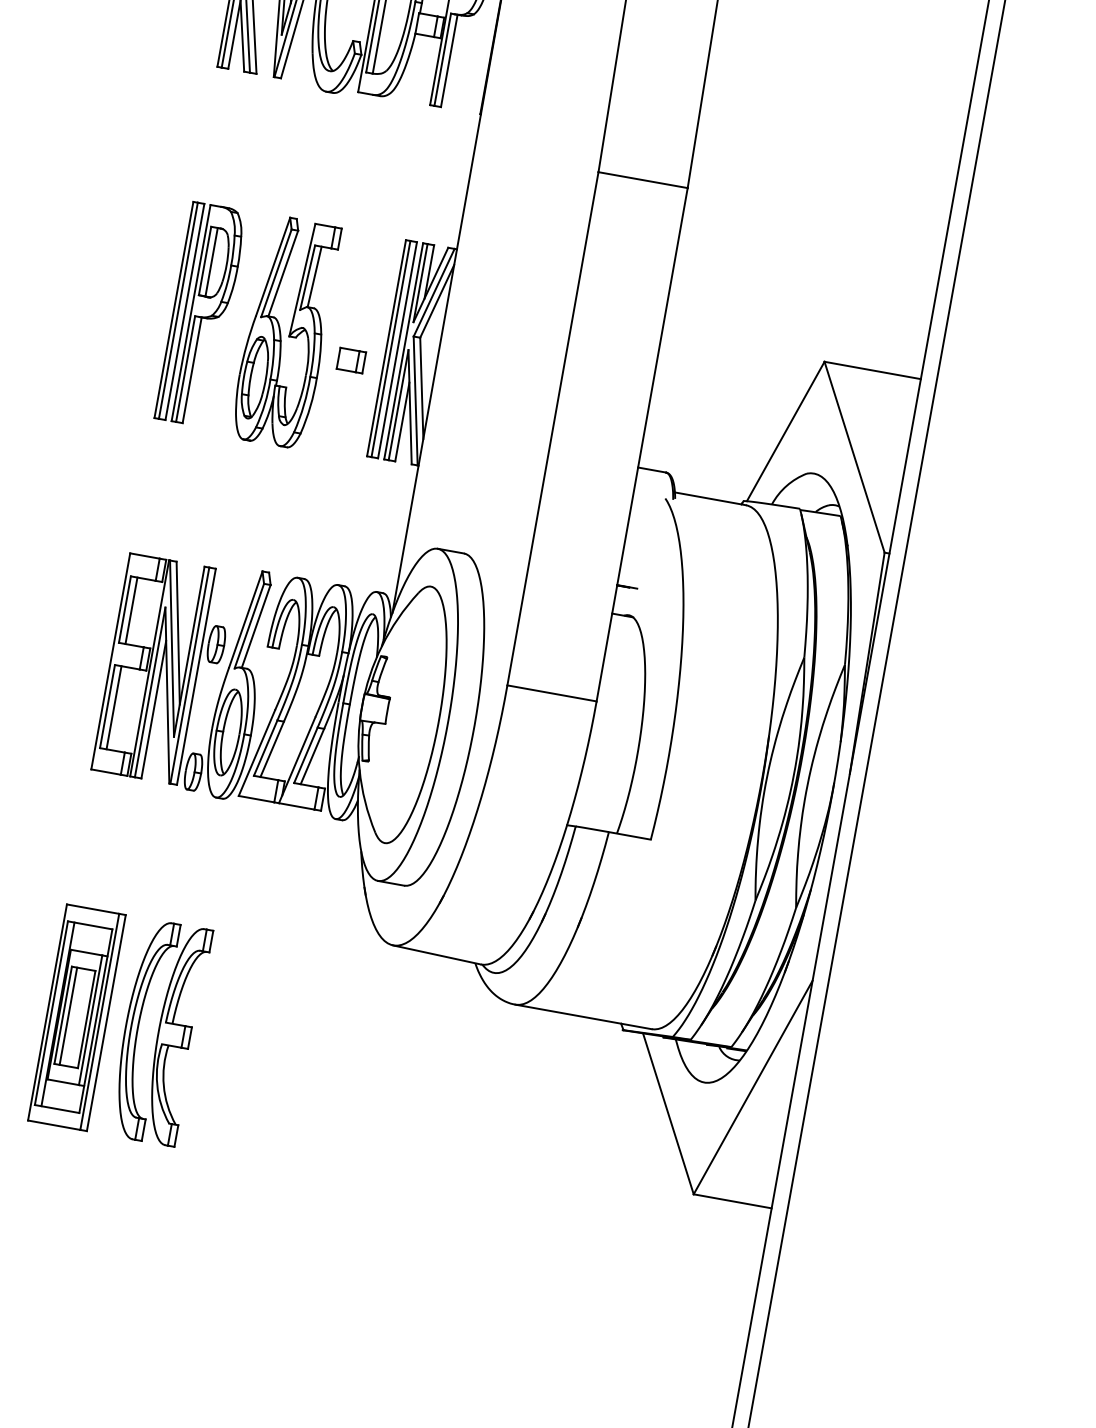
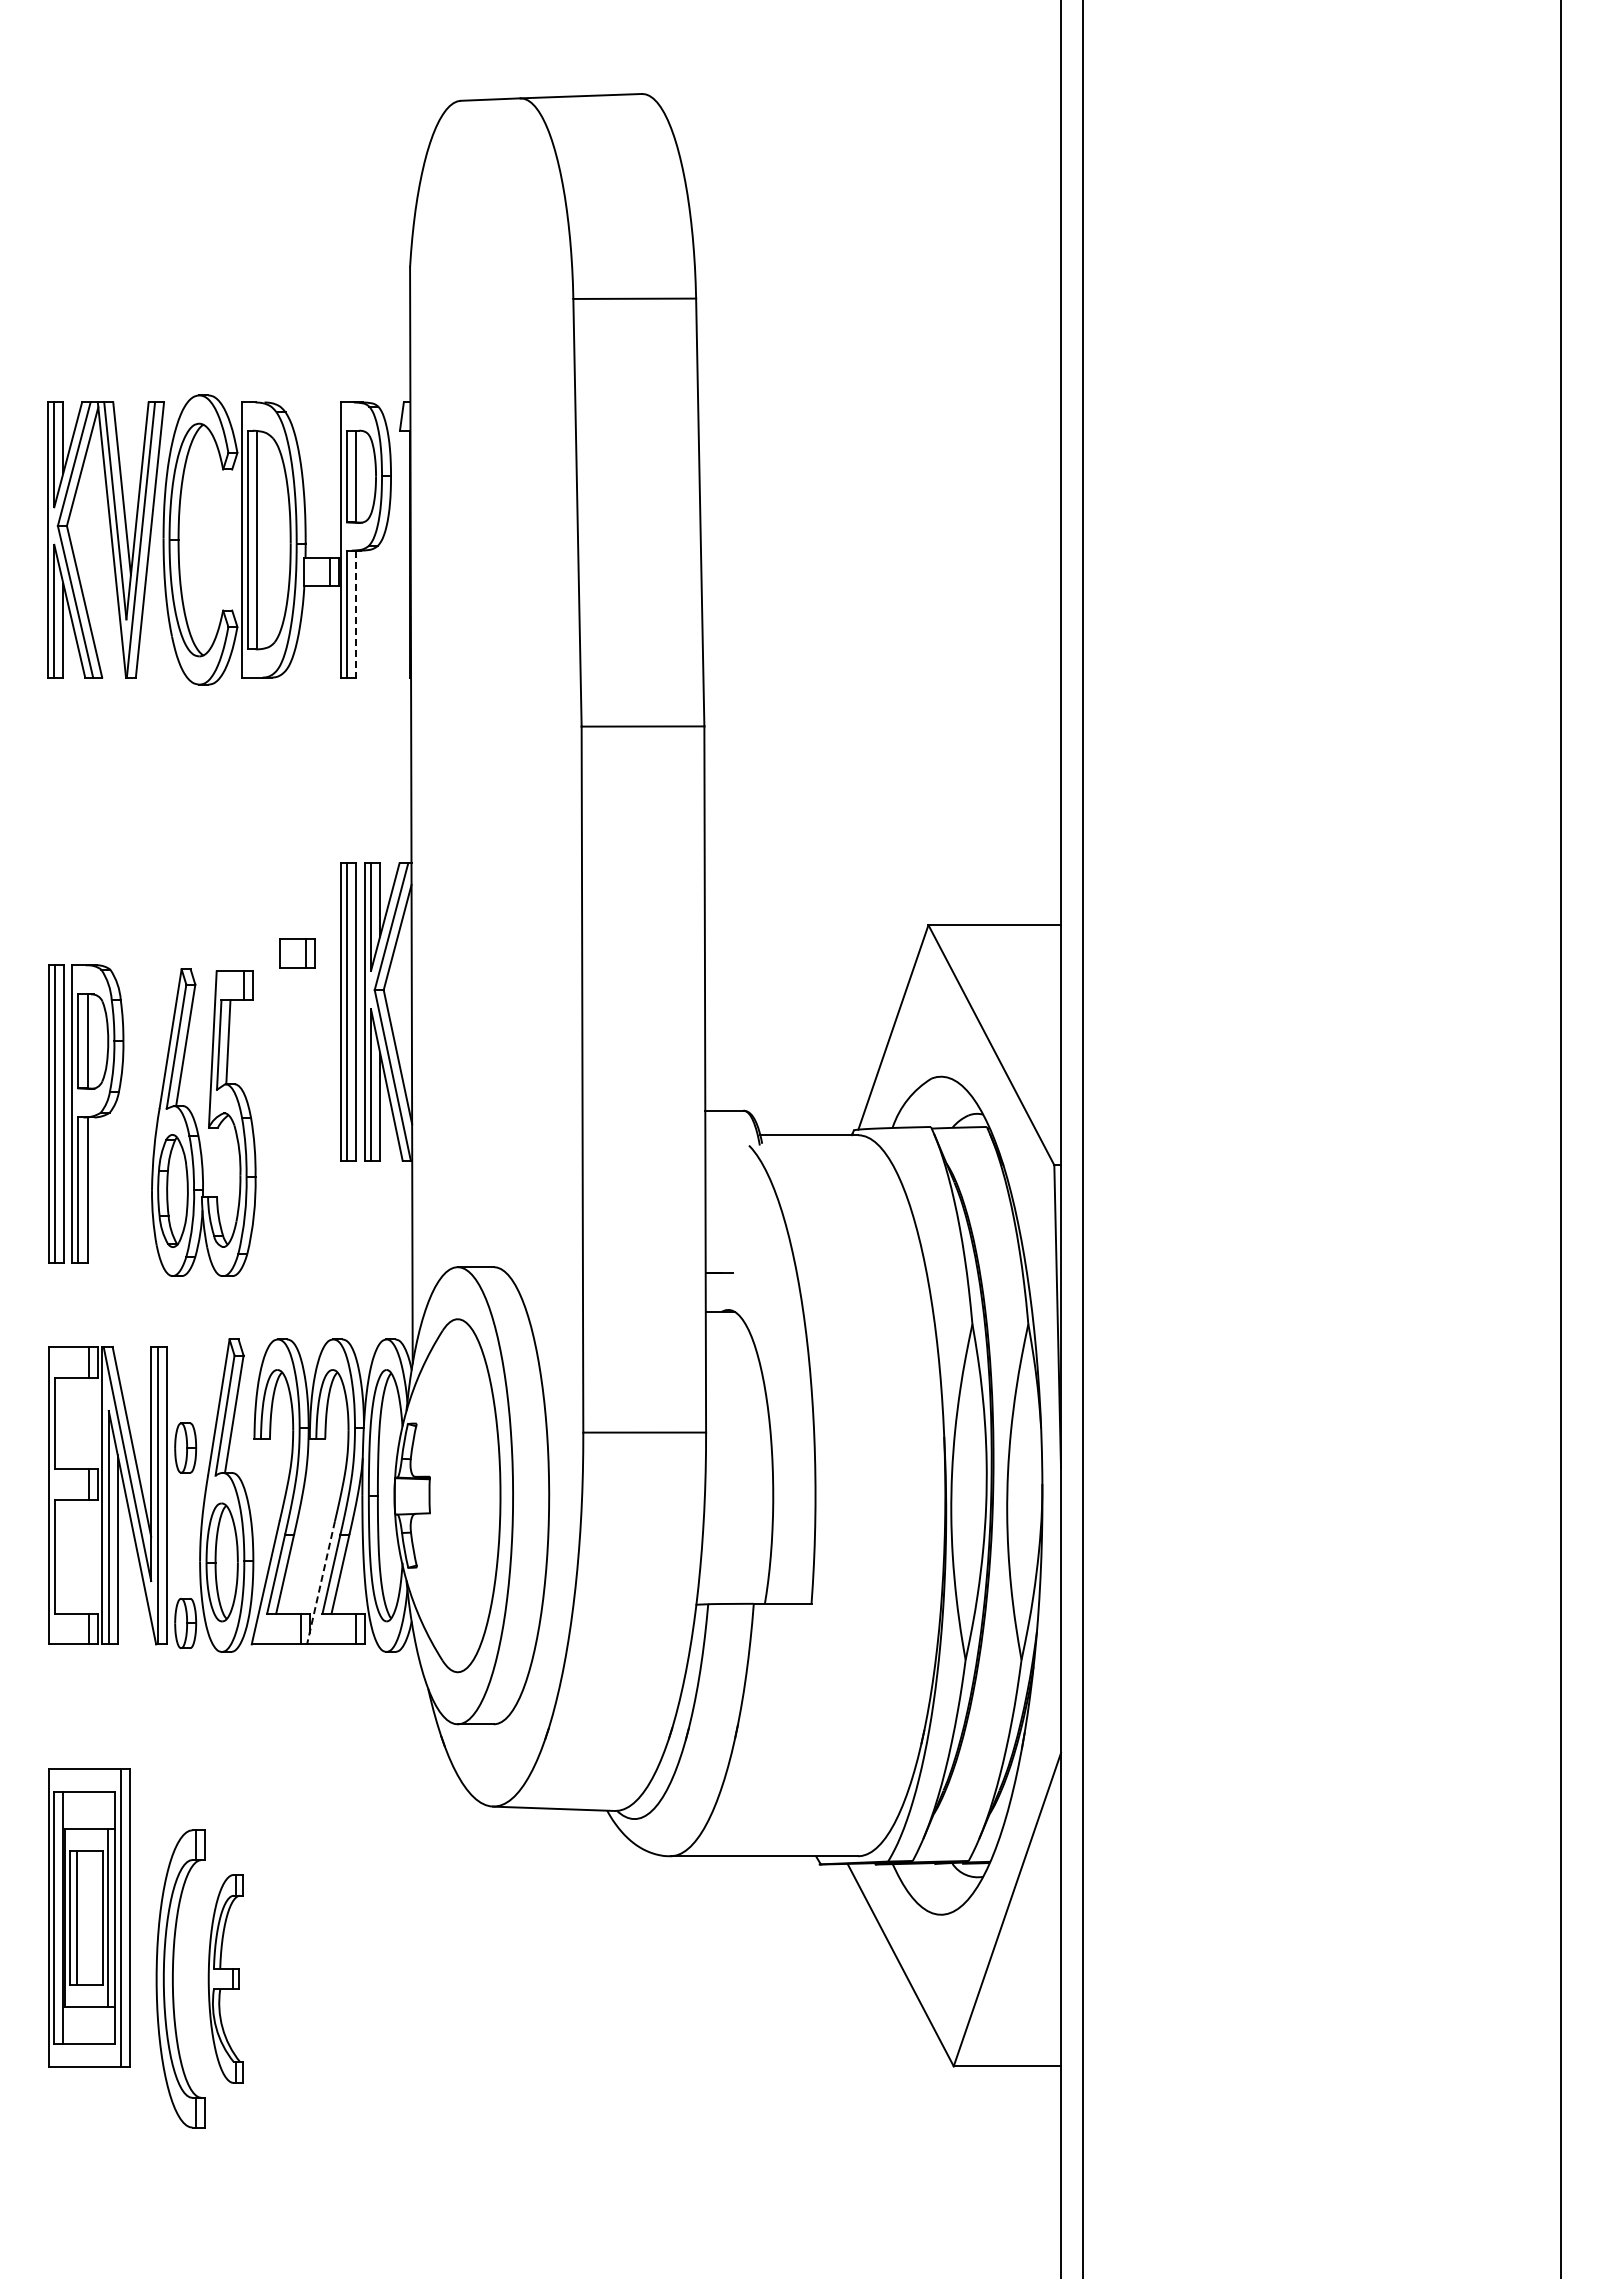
line: (449, 61) -> (356, 614), solid -> dashed
part: (201, 314) -> (86, 1113), moved
part: (286, 331) -> (203, 1122), moved
part: (351, 360) -> (297, 953), moved
line: (131, 610) -> (64, 1423), removed
line: (114, 707) -> (64, 1556), removed
line: (296, 760) -> (320, 1583), solid -> dashed
part: (77, 1017) -> (89, 1917), moved
part: (176, 1035) -> (225, 1978), size x0.7

